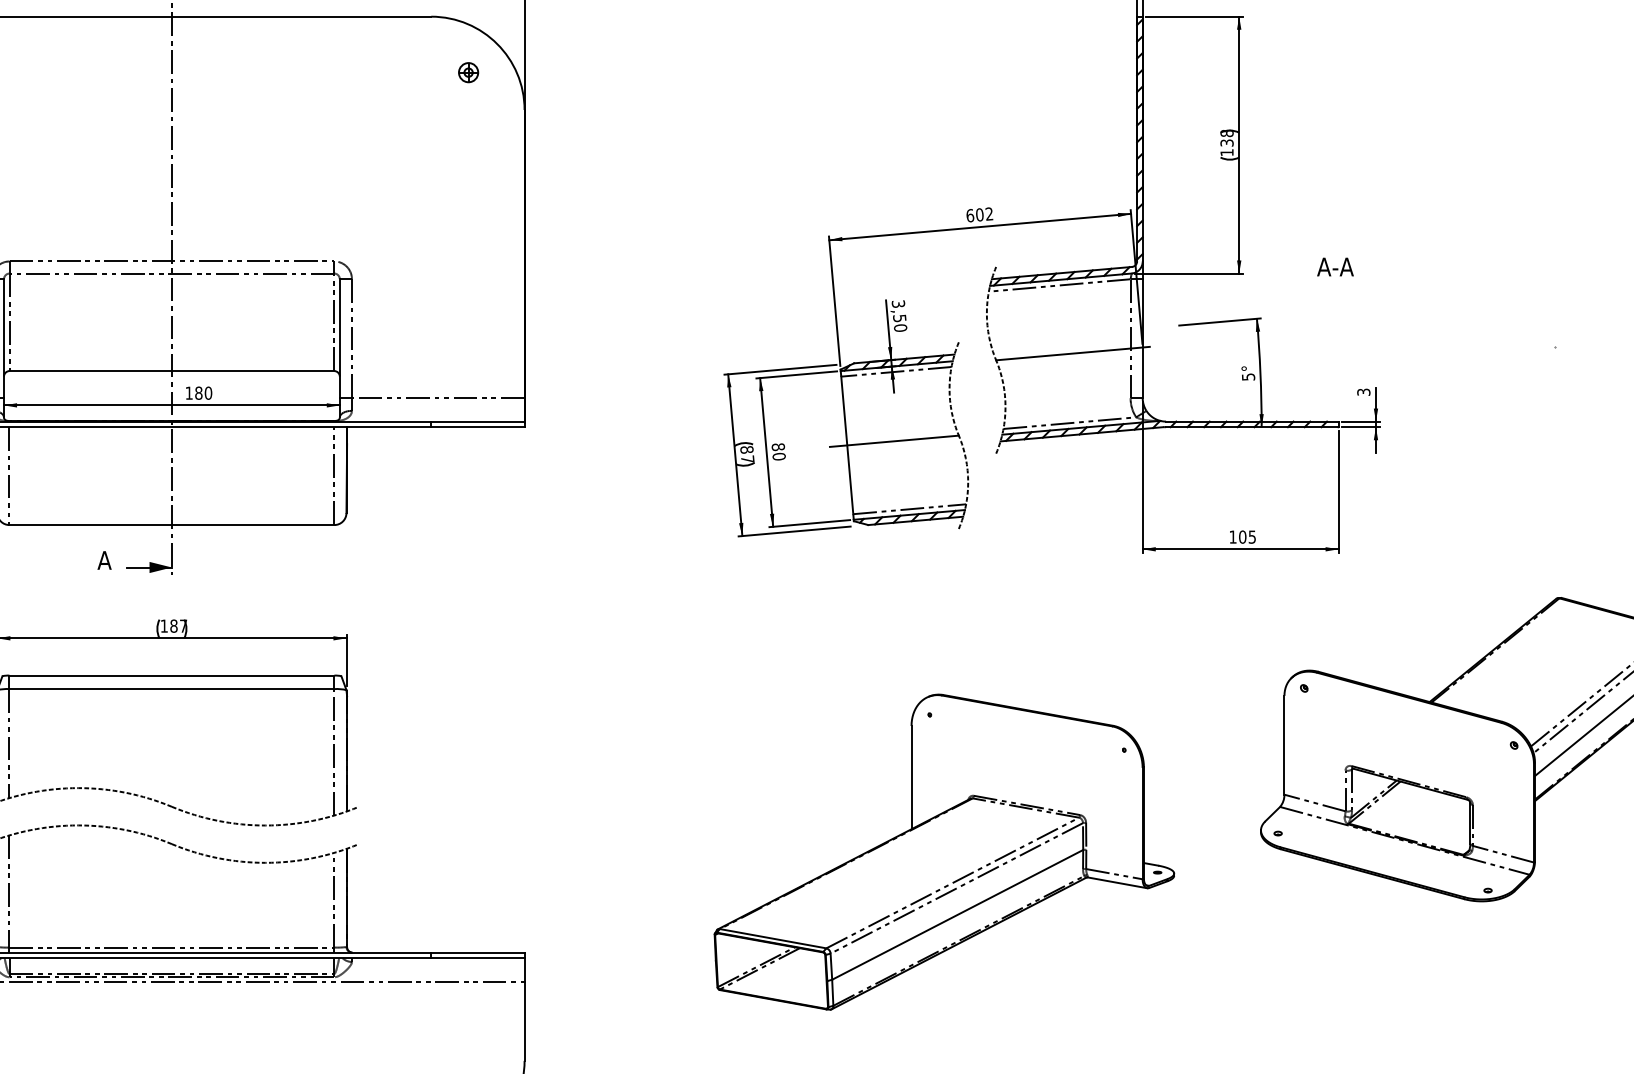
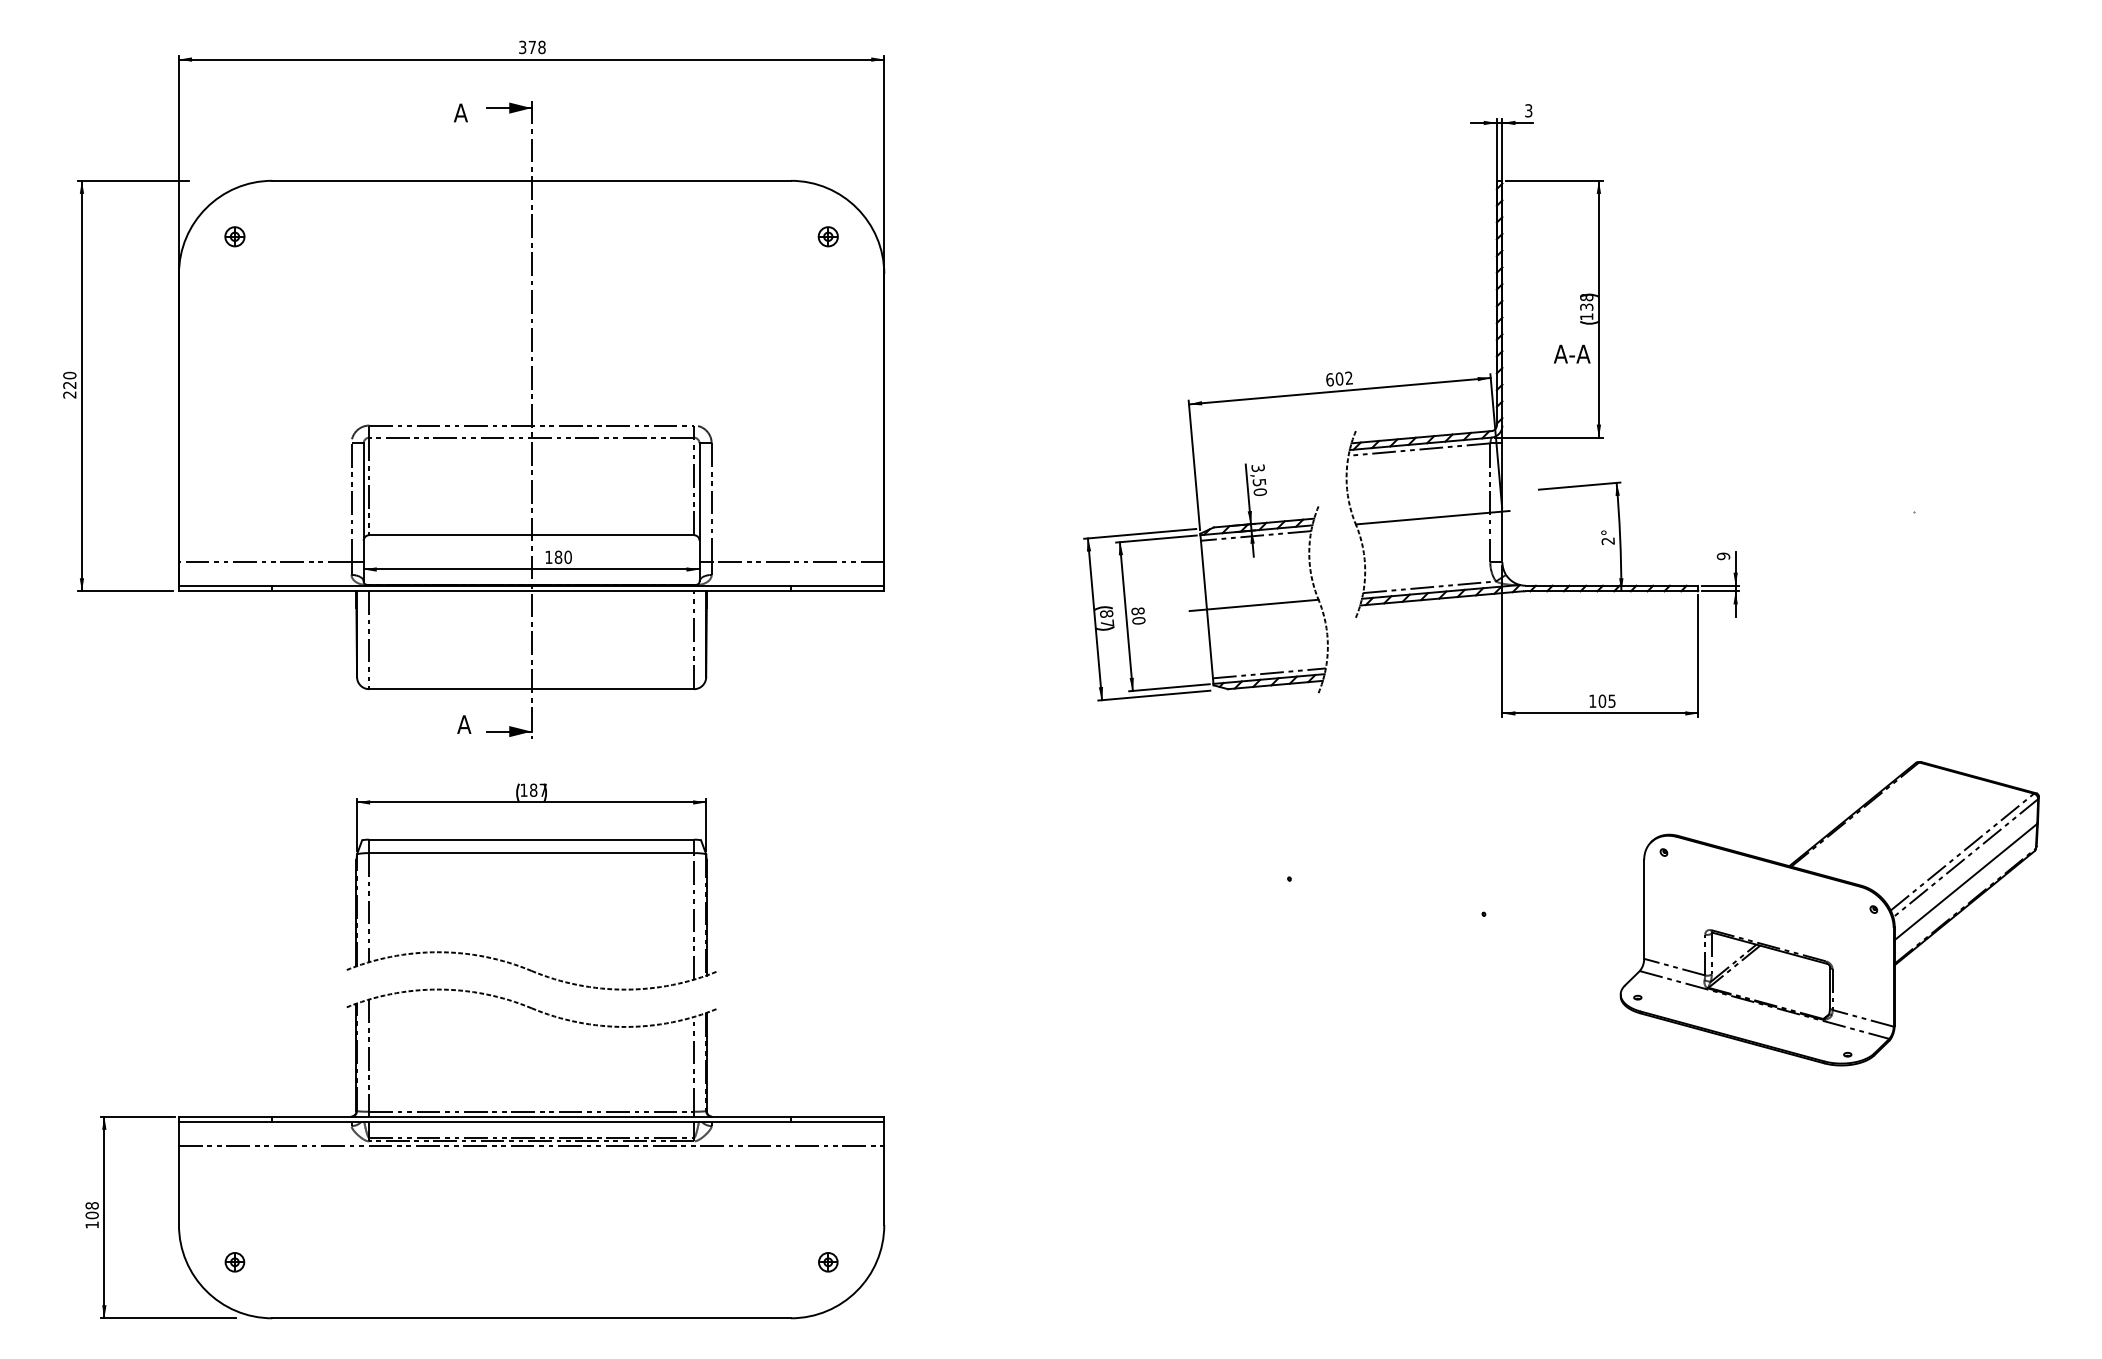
text: (1334, 266) -> (1571, 353), moved
text: (1247, 376) -> (1607, 540), 5° -> 2°
text: (1363, 392) -> (1723, 556), 3 -> 9
part: (943, 851) -> (1303, 1015), removed

